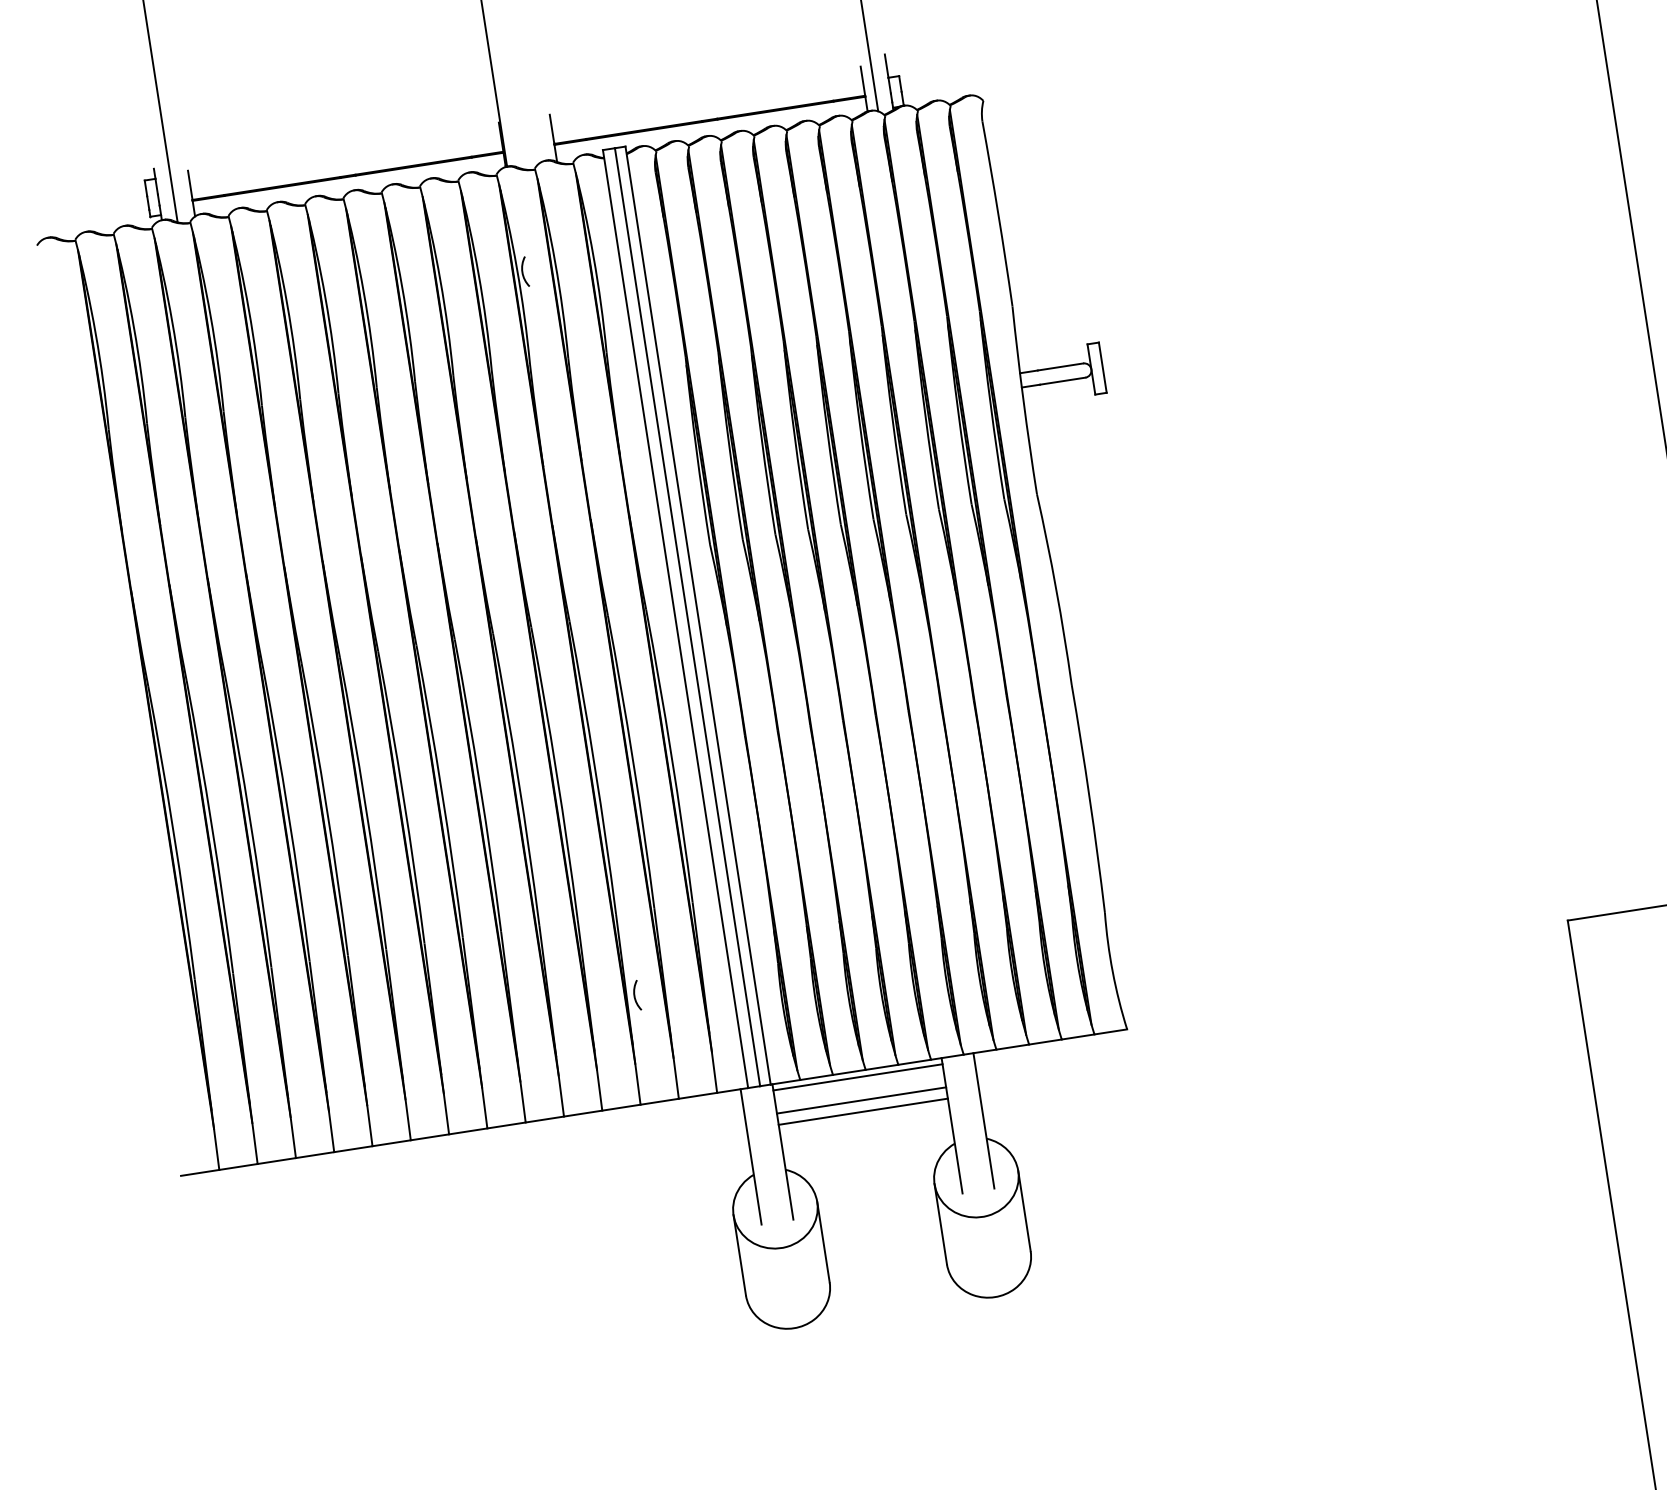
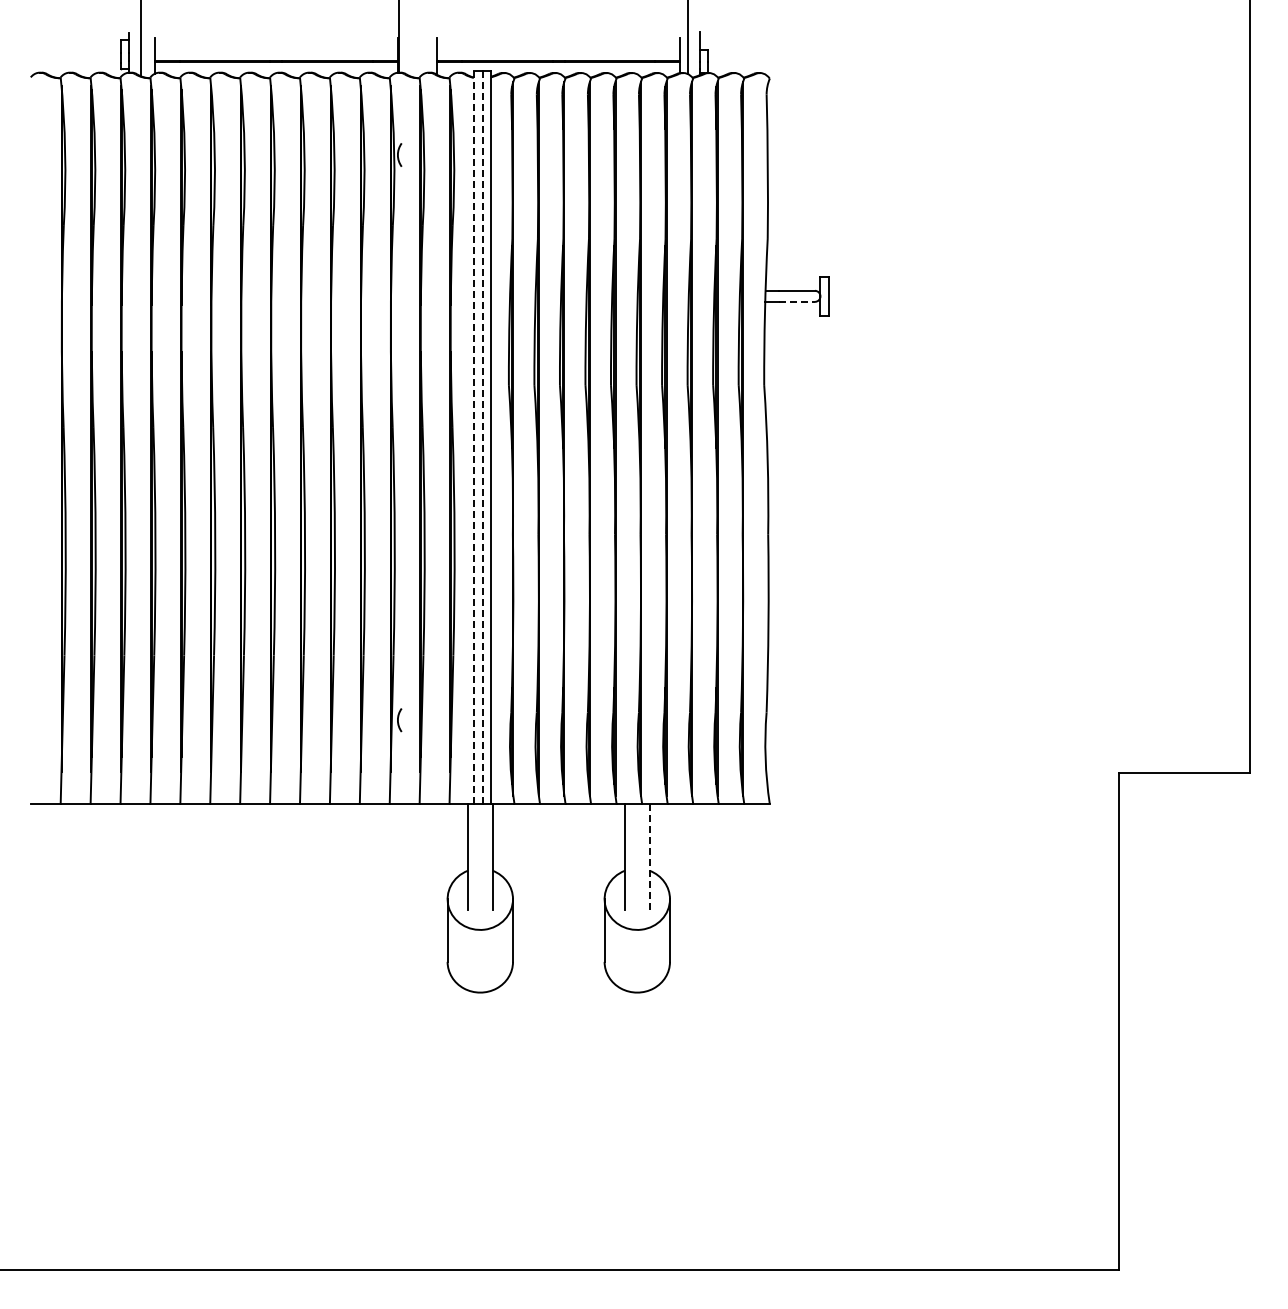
line: (1063, 380) -> (797, 301), solid -> dashed
line: (687, 616) -> (483, 437), solid -> dashed
line: (675, 618) -> (473, 437), solid -> dashed
line: (857, 1077) -> (558, 808), removed
line: (861, 1100) -> (558, 826), removed
line: (862, 1111) -> (558, 835), removed
line: (983, 1120) -> (649, 856), solid -> dashed

